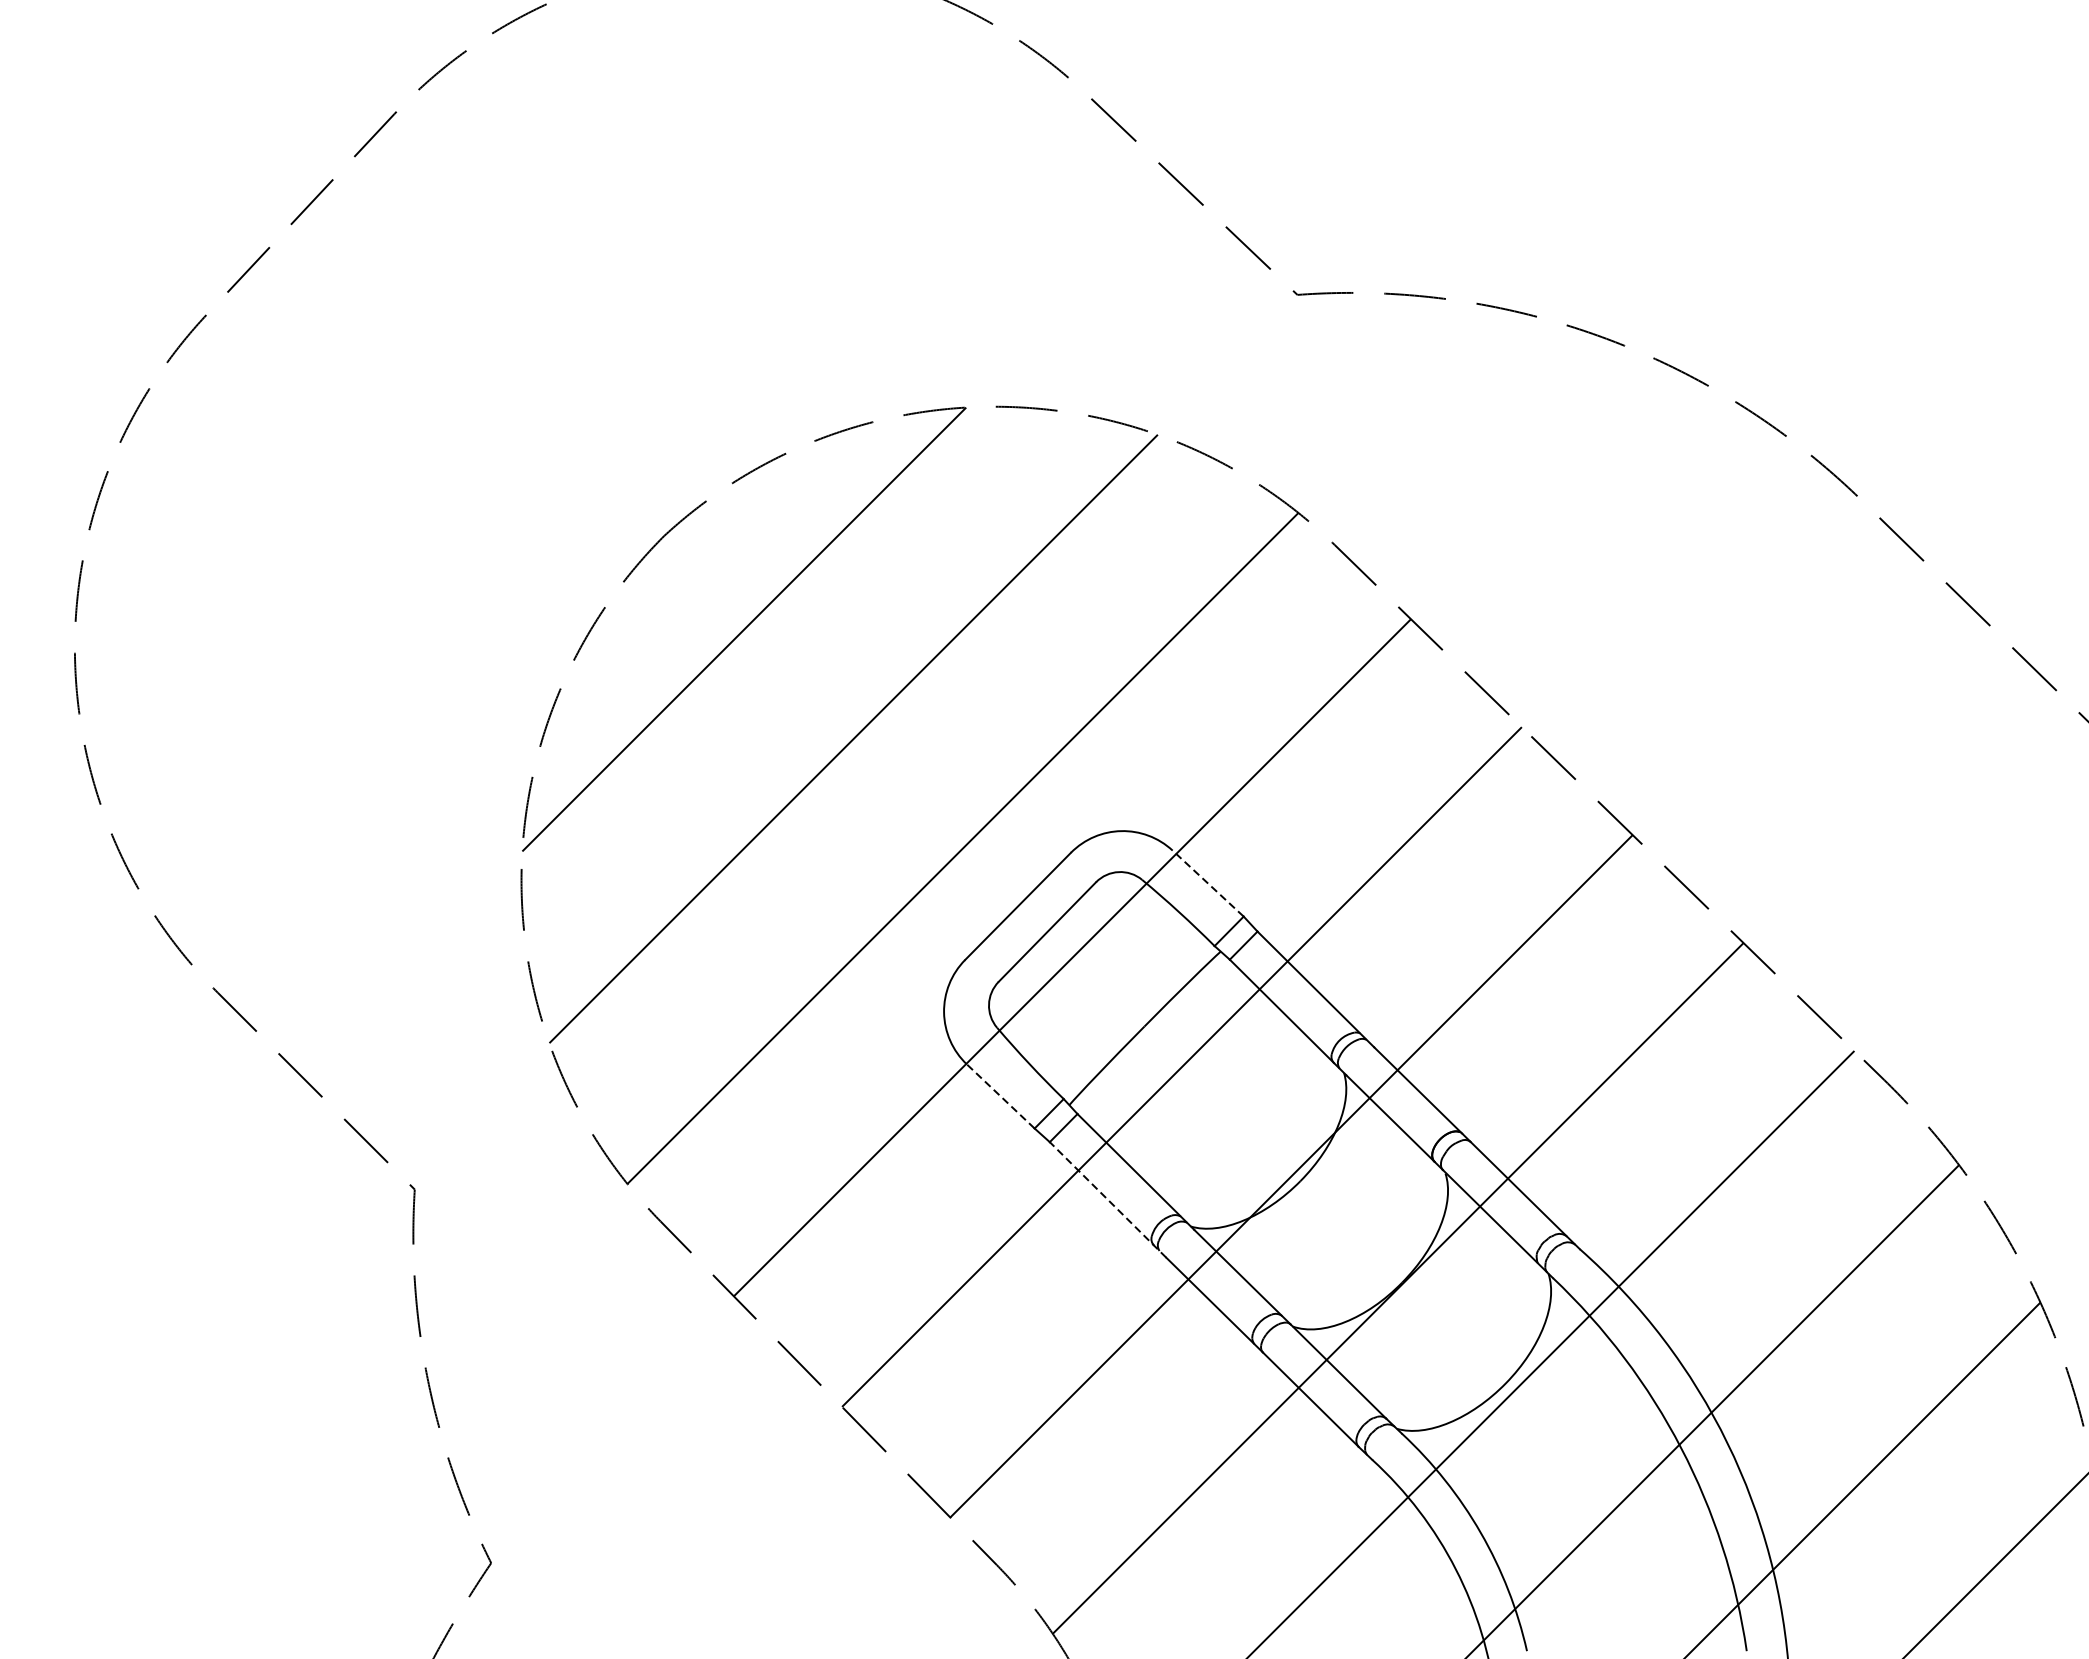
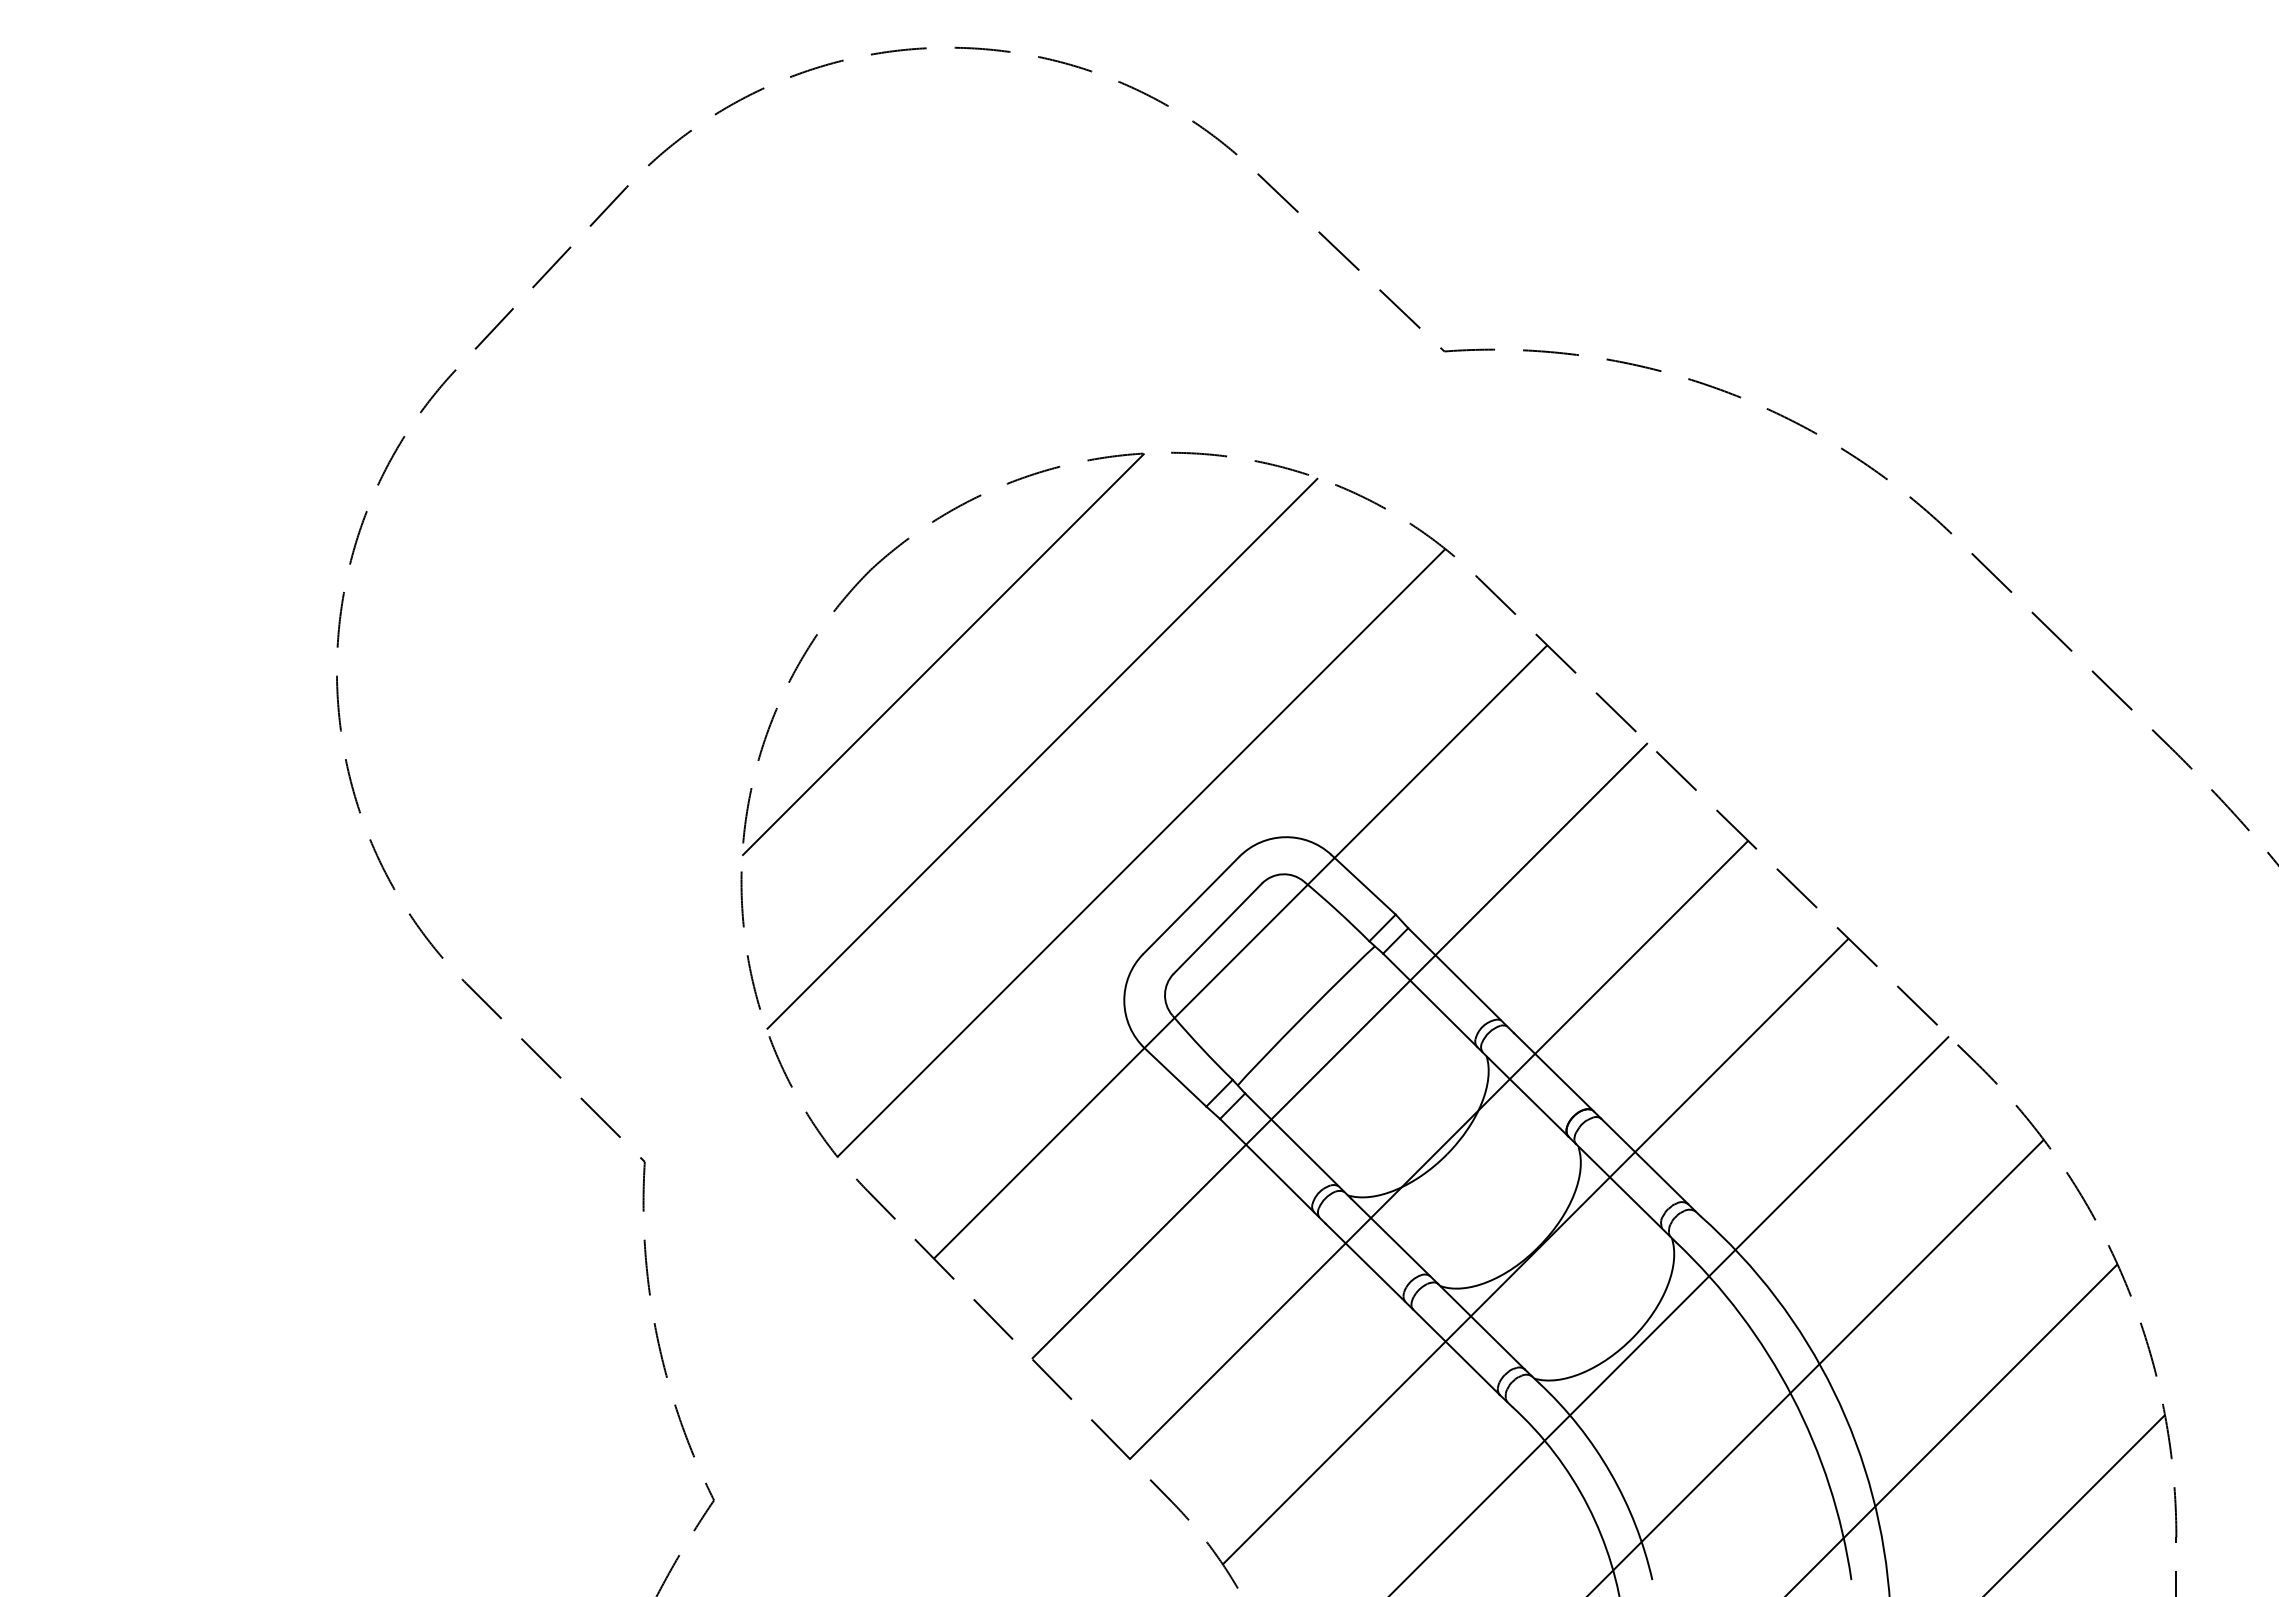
line: (1208, 883) -> (1363, 884), dashed -> solid
line: (1000, 1096) -> (1175, 1077), dashed -> solid
line: (1107, 1200) -> (1272, 1171), dashed -> solid

